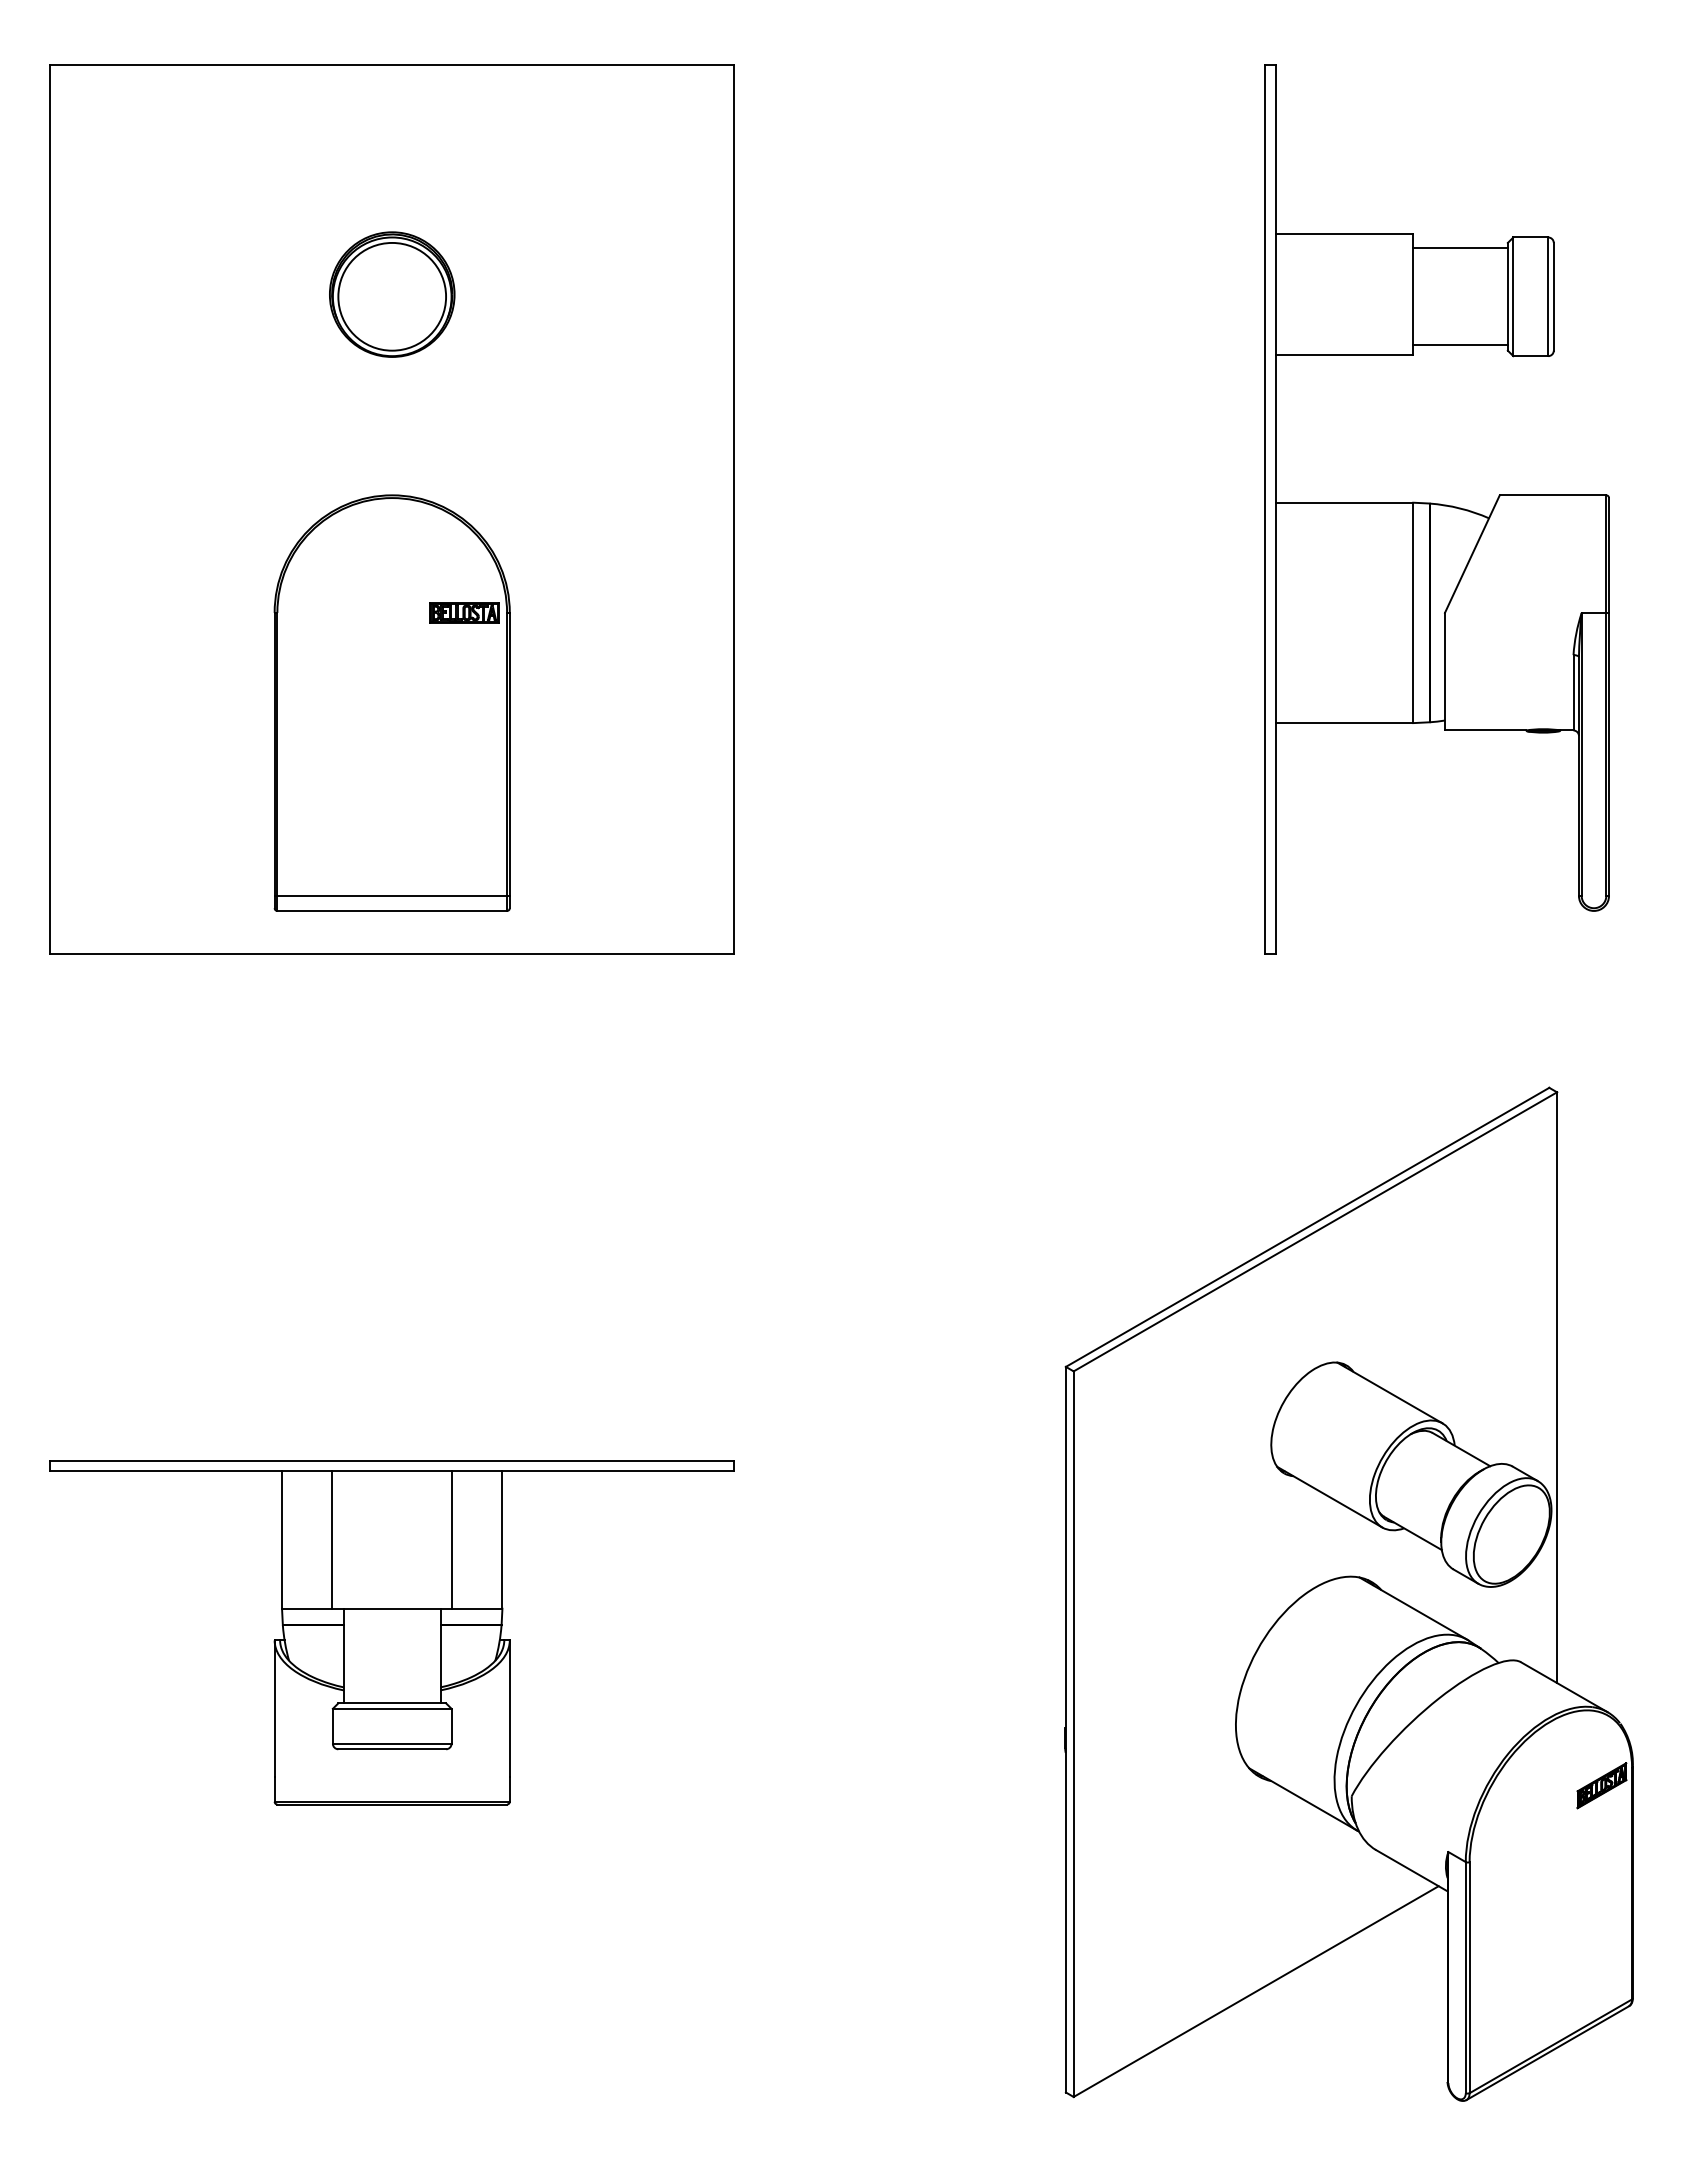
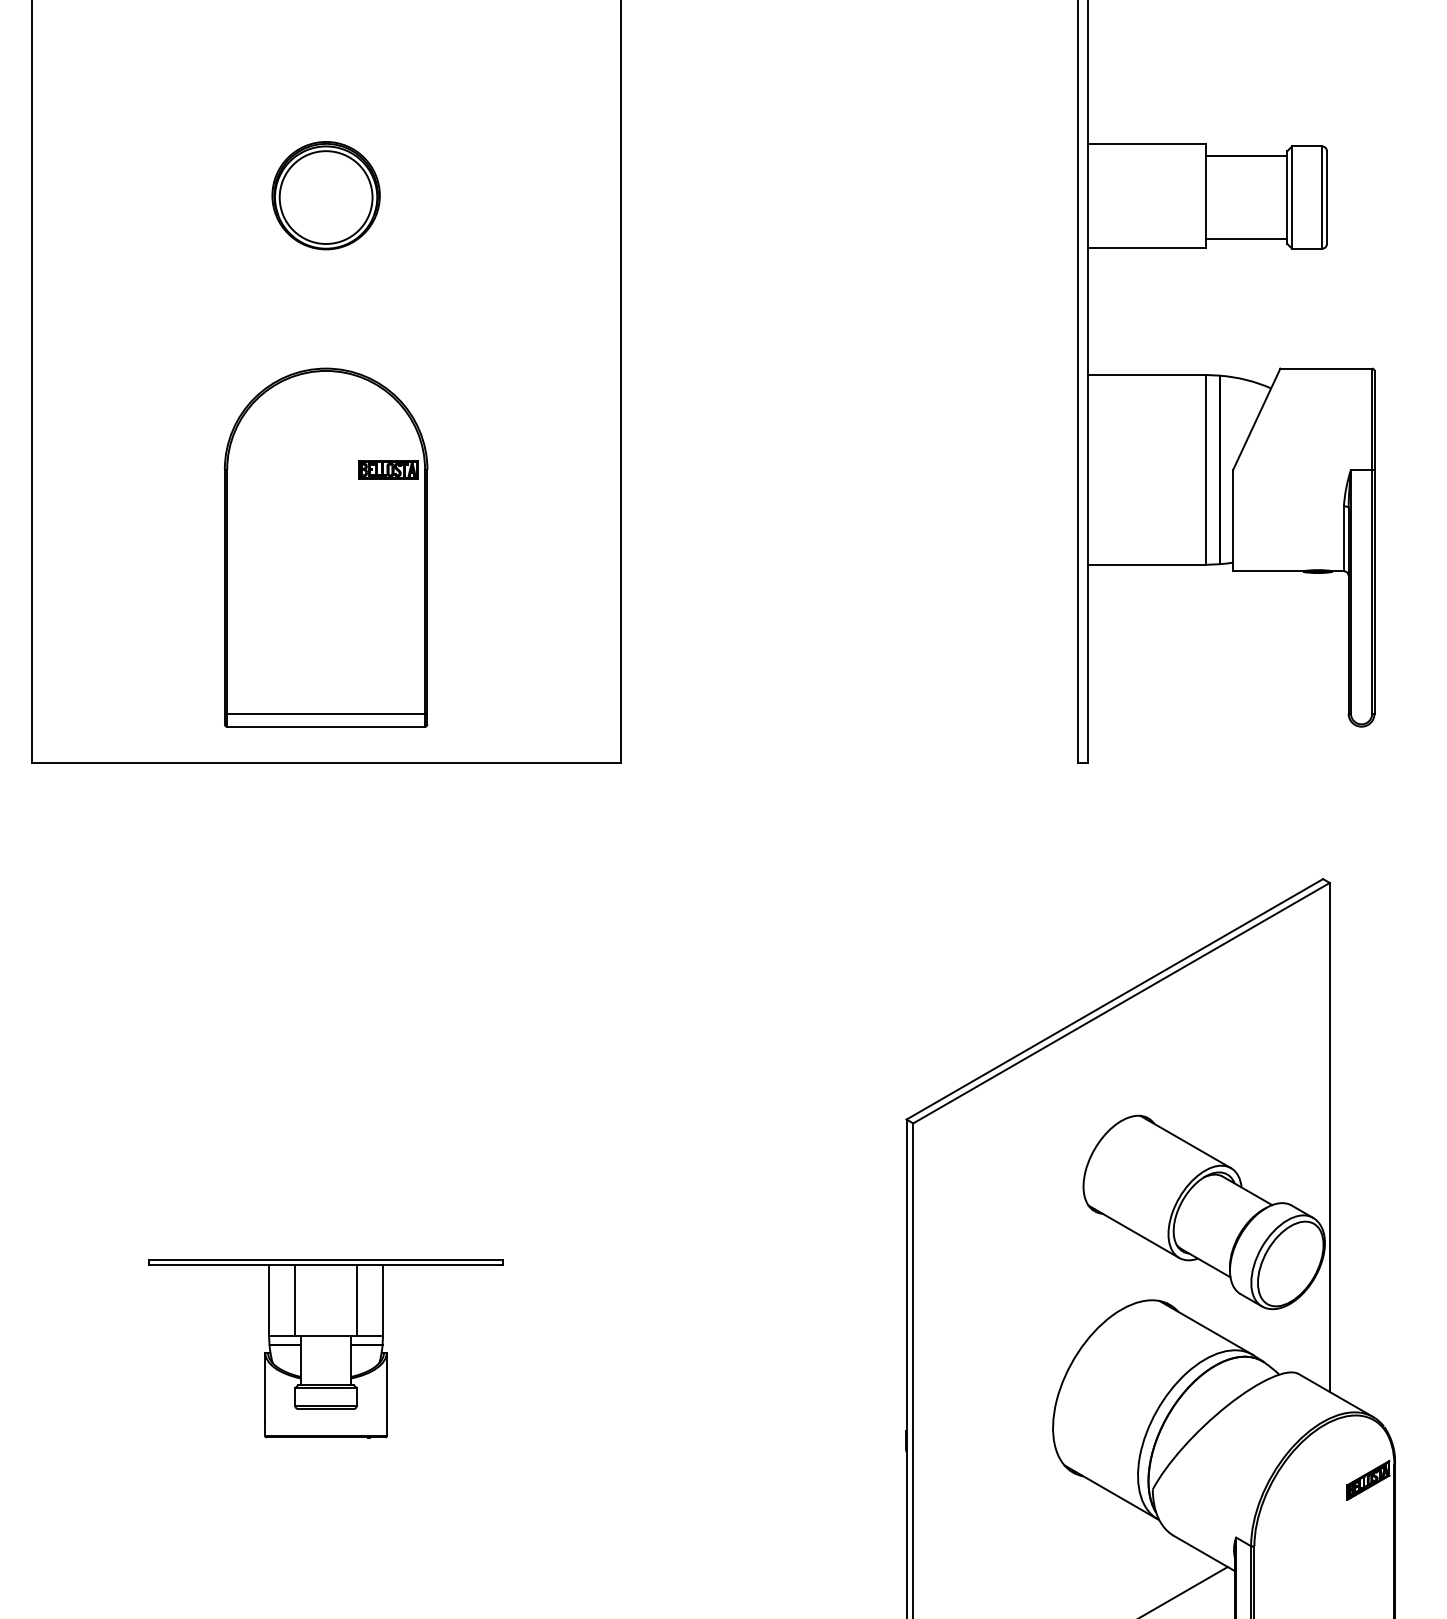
part: (391, 1632) -> (325, 1348), size x0.6

